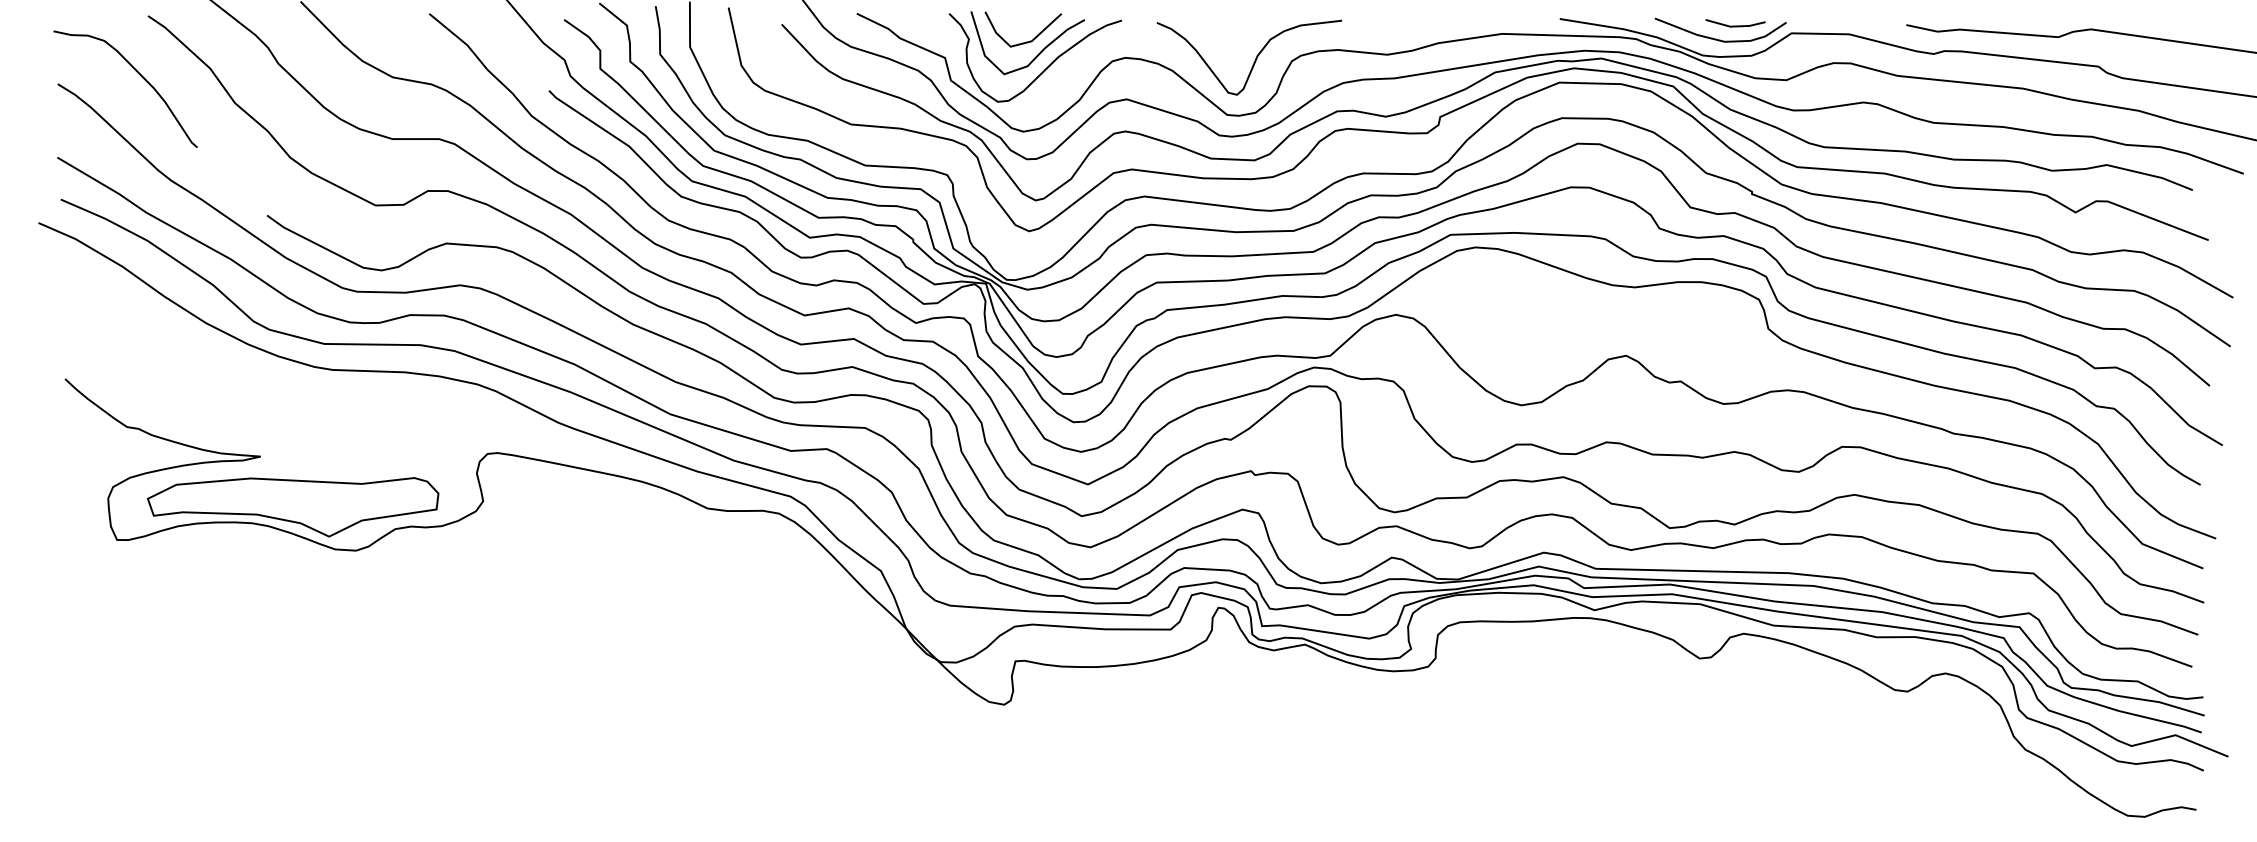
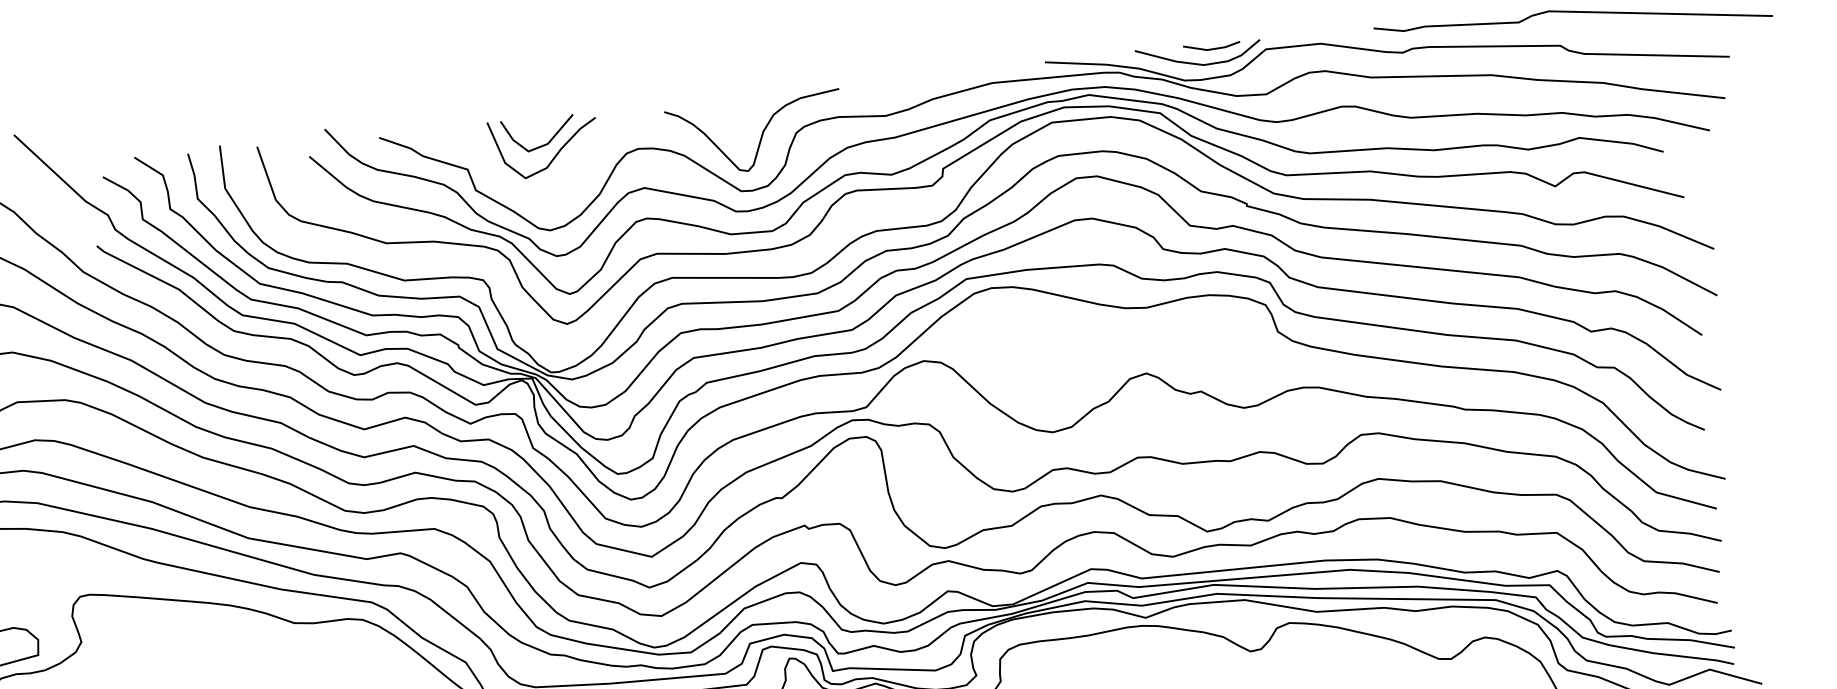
curve: (1046, 67) -> (564, 167), removed

